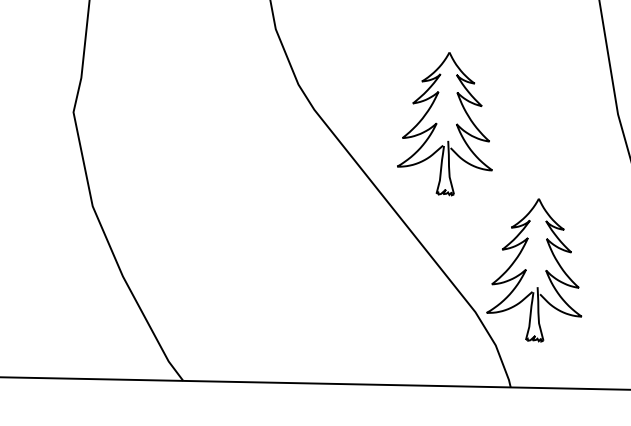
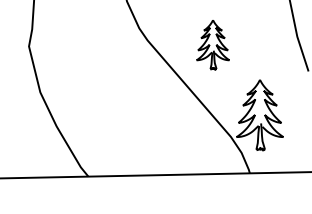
part: (445, 123) -> (212, 44), size x0.7

